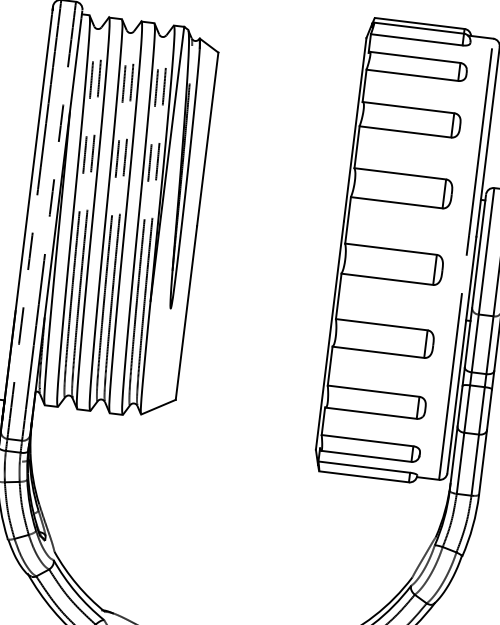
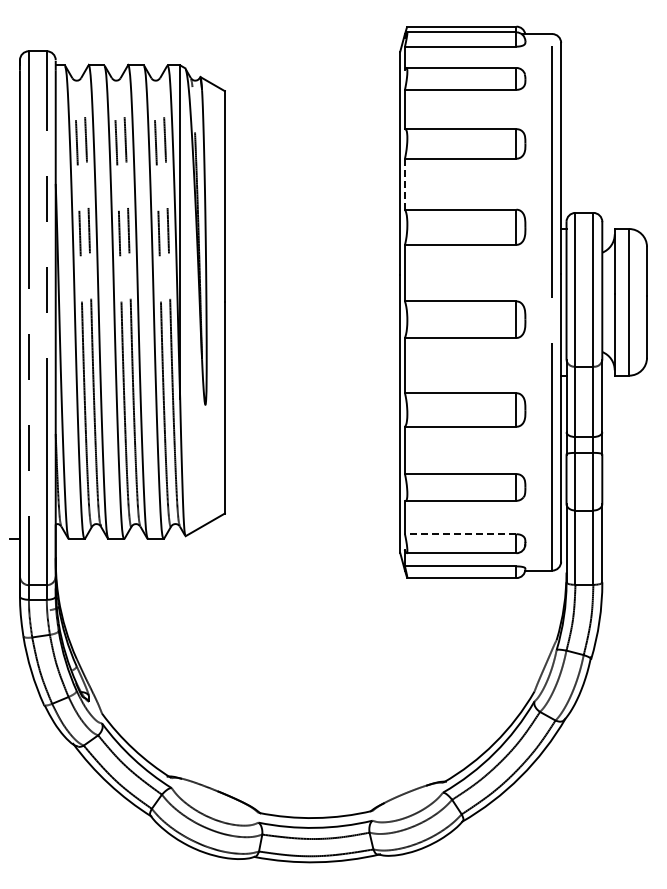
line: (356, 146) -> (404, 183), solid -> dashed
line: (367, 440) -> (460, 534), solid -> dashed

